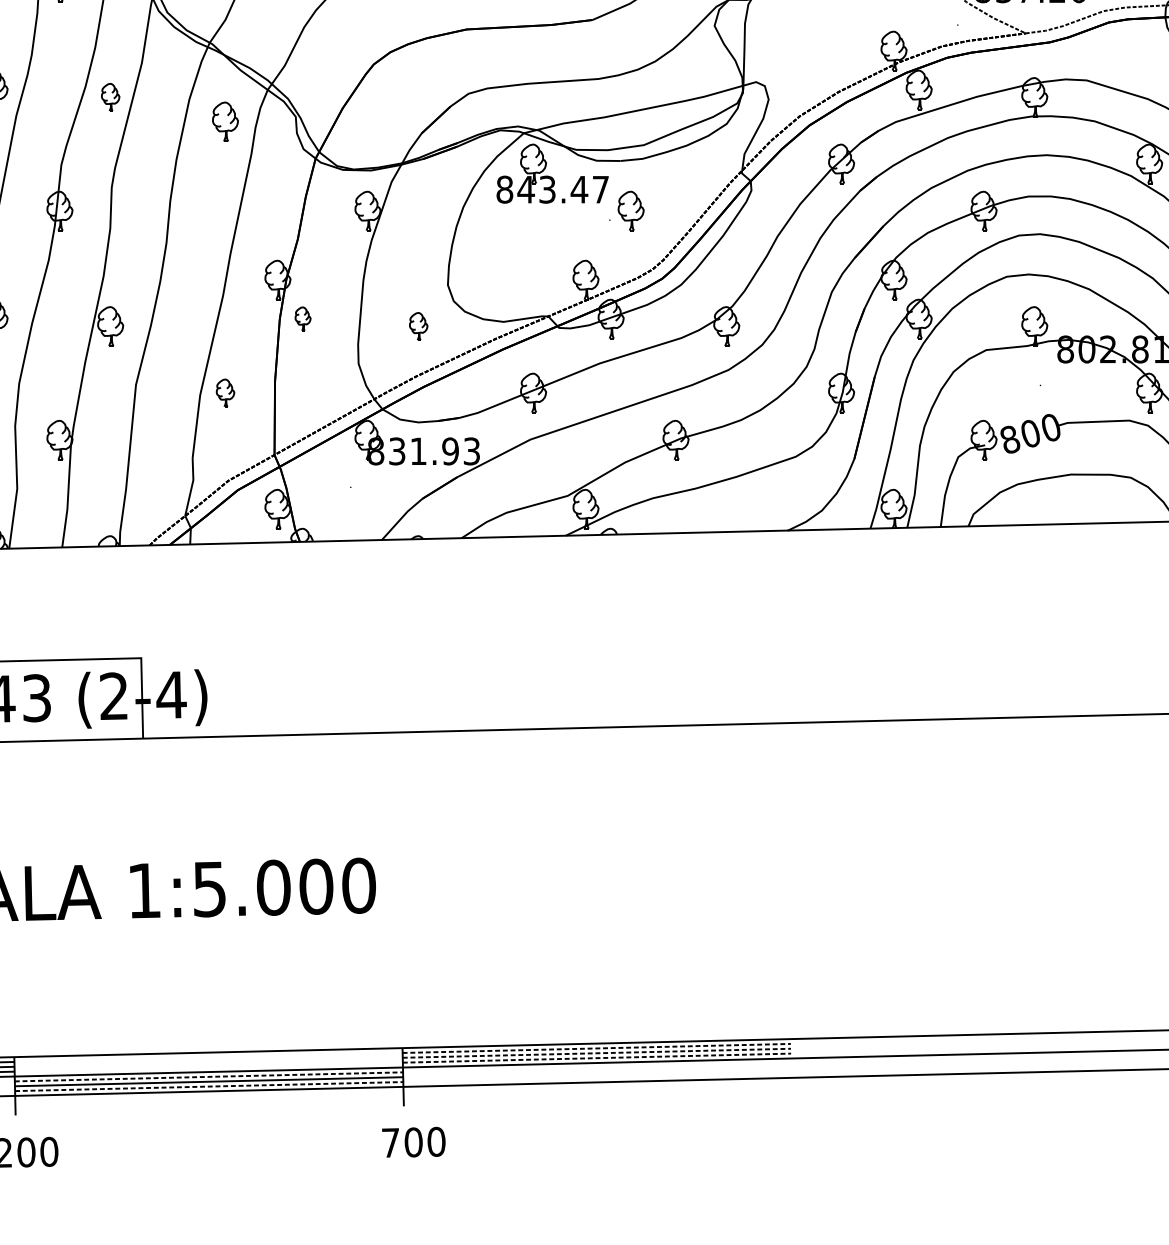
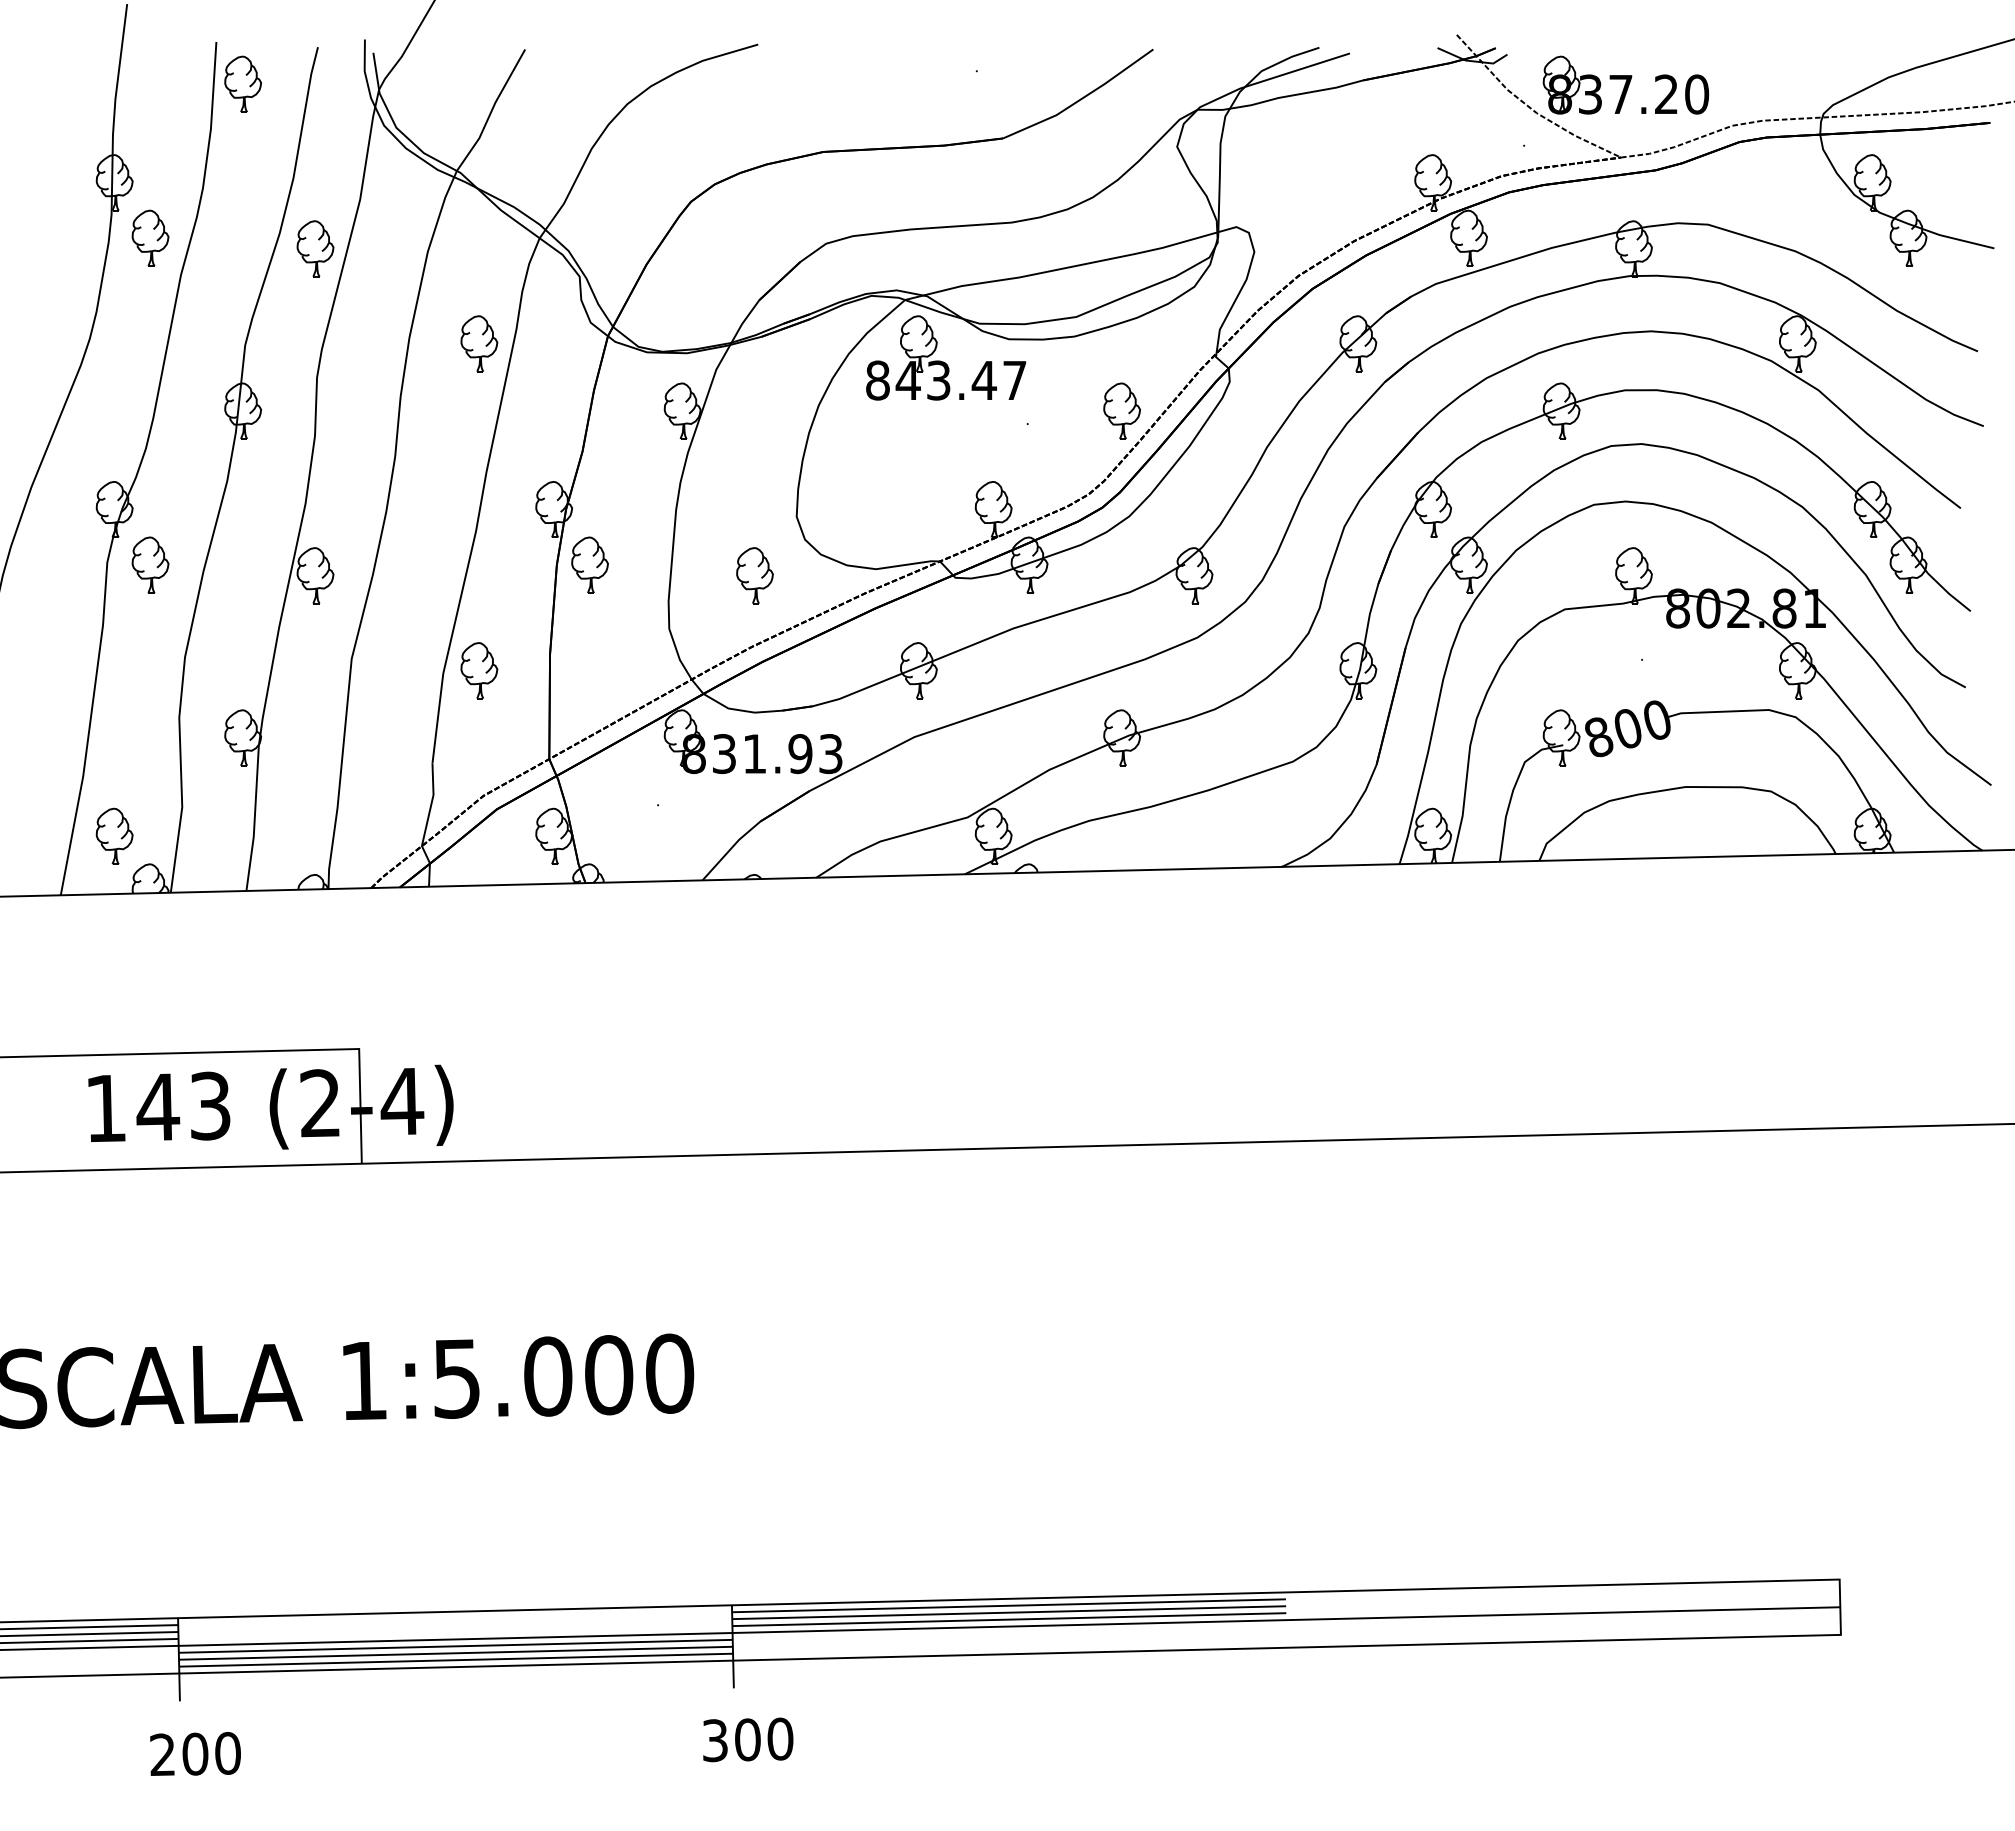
part: (110, 97) -> (315, 248), size x1.43
part: (225, 121) -> (479, 343), moved
part: (630, 210) -> (1121, 410), moved
part: (302, 318) -> (589, 564), size x1.67
part: (418, 326) -> (754, 575), size x1.43
part: (225, 392) -> (479, 670), size x1.43
line: (597, 1048) -> (1009, 1605), dashed -> solid
line: (597, 1053) -> (1009, 1612), dashed -> solid
line: (597, 1058) -> (1009, 1619), dashed -> solid
line: (209, 1076) -> (456, 1646), dashed -> solid
line: (209, 1086) -> (456, 1660), dashed -> solid
text: (390, 1142) -> (714, 1740), 700 -> 300

